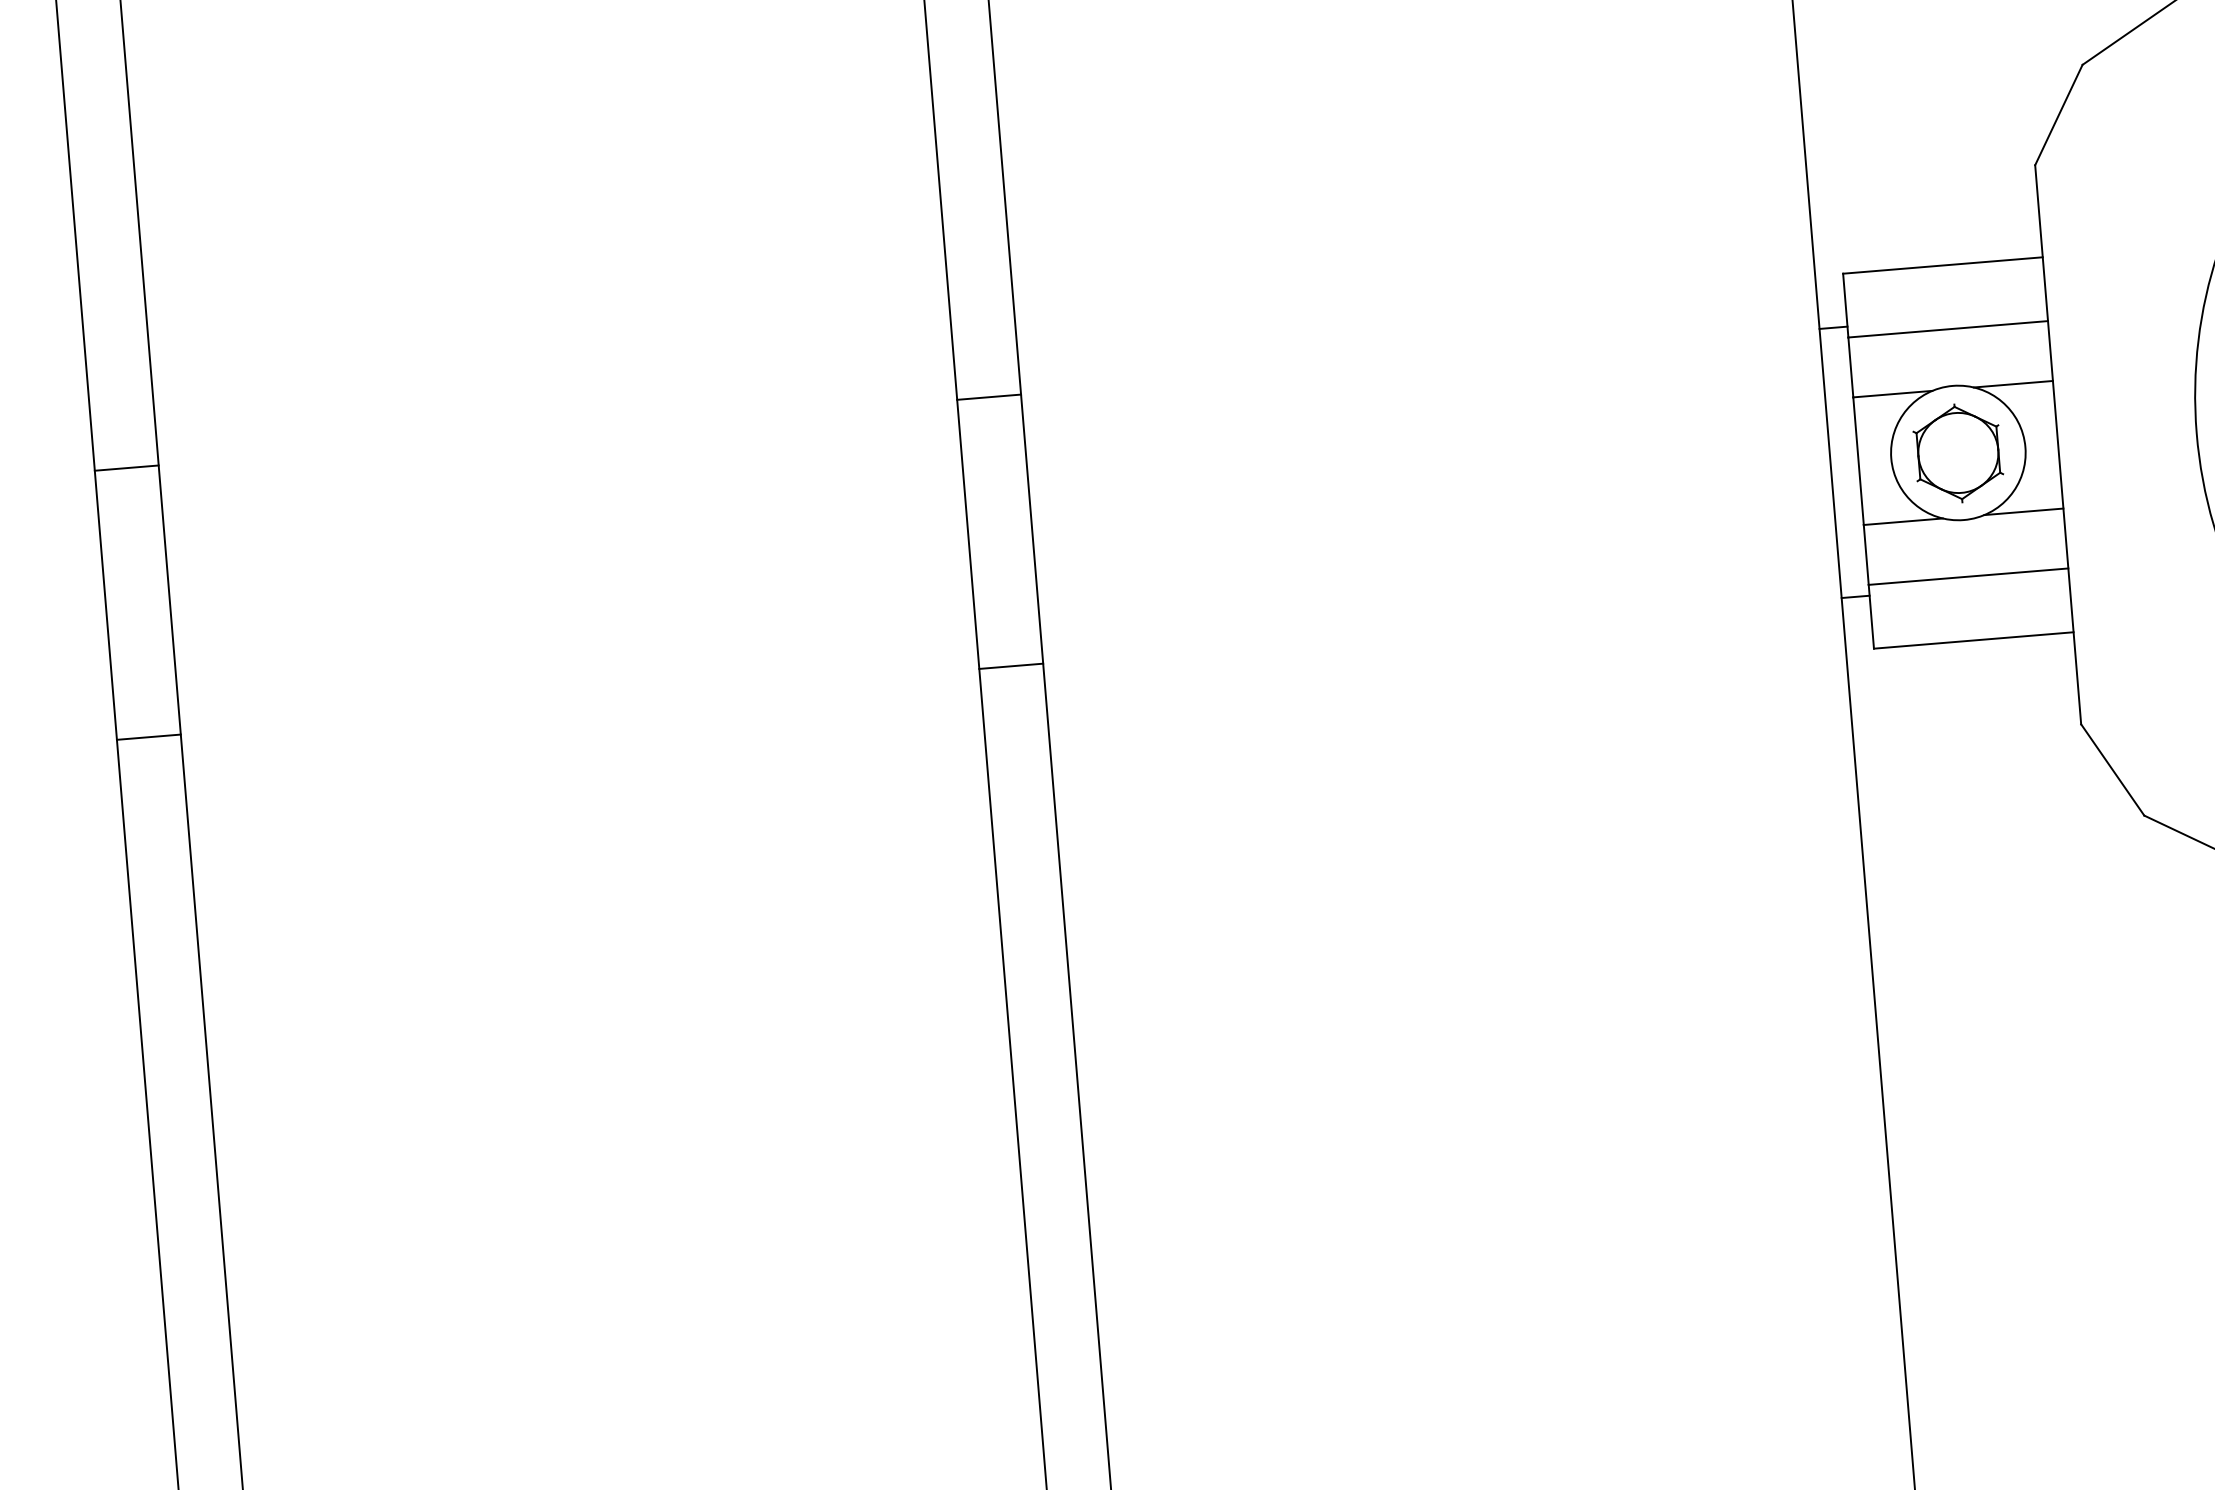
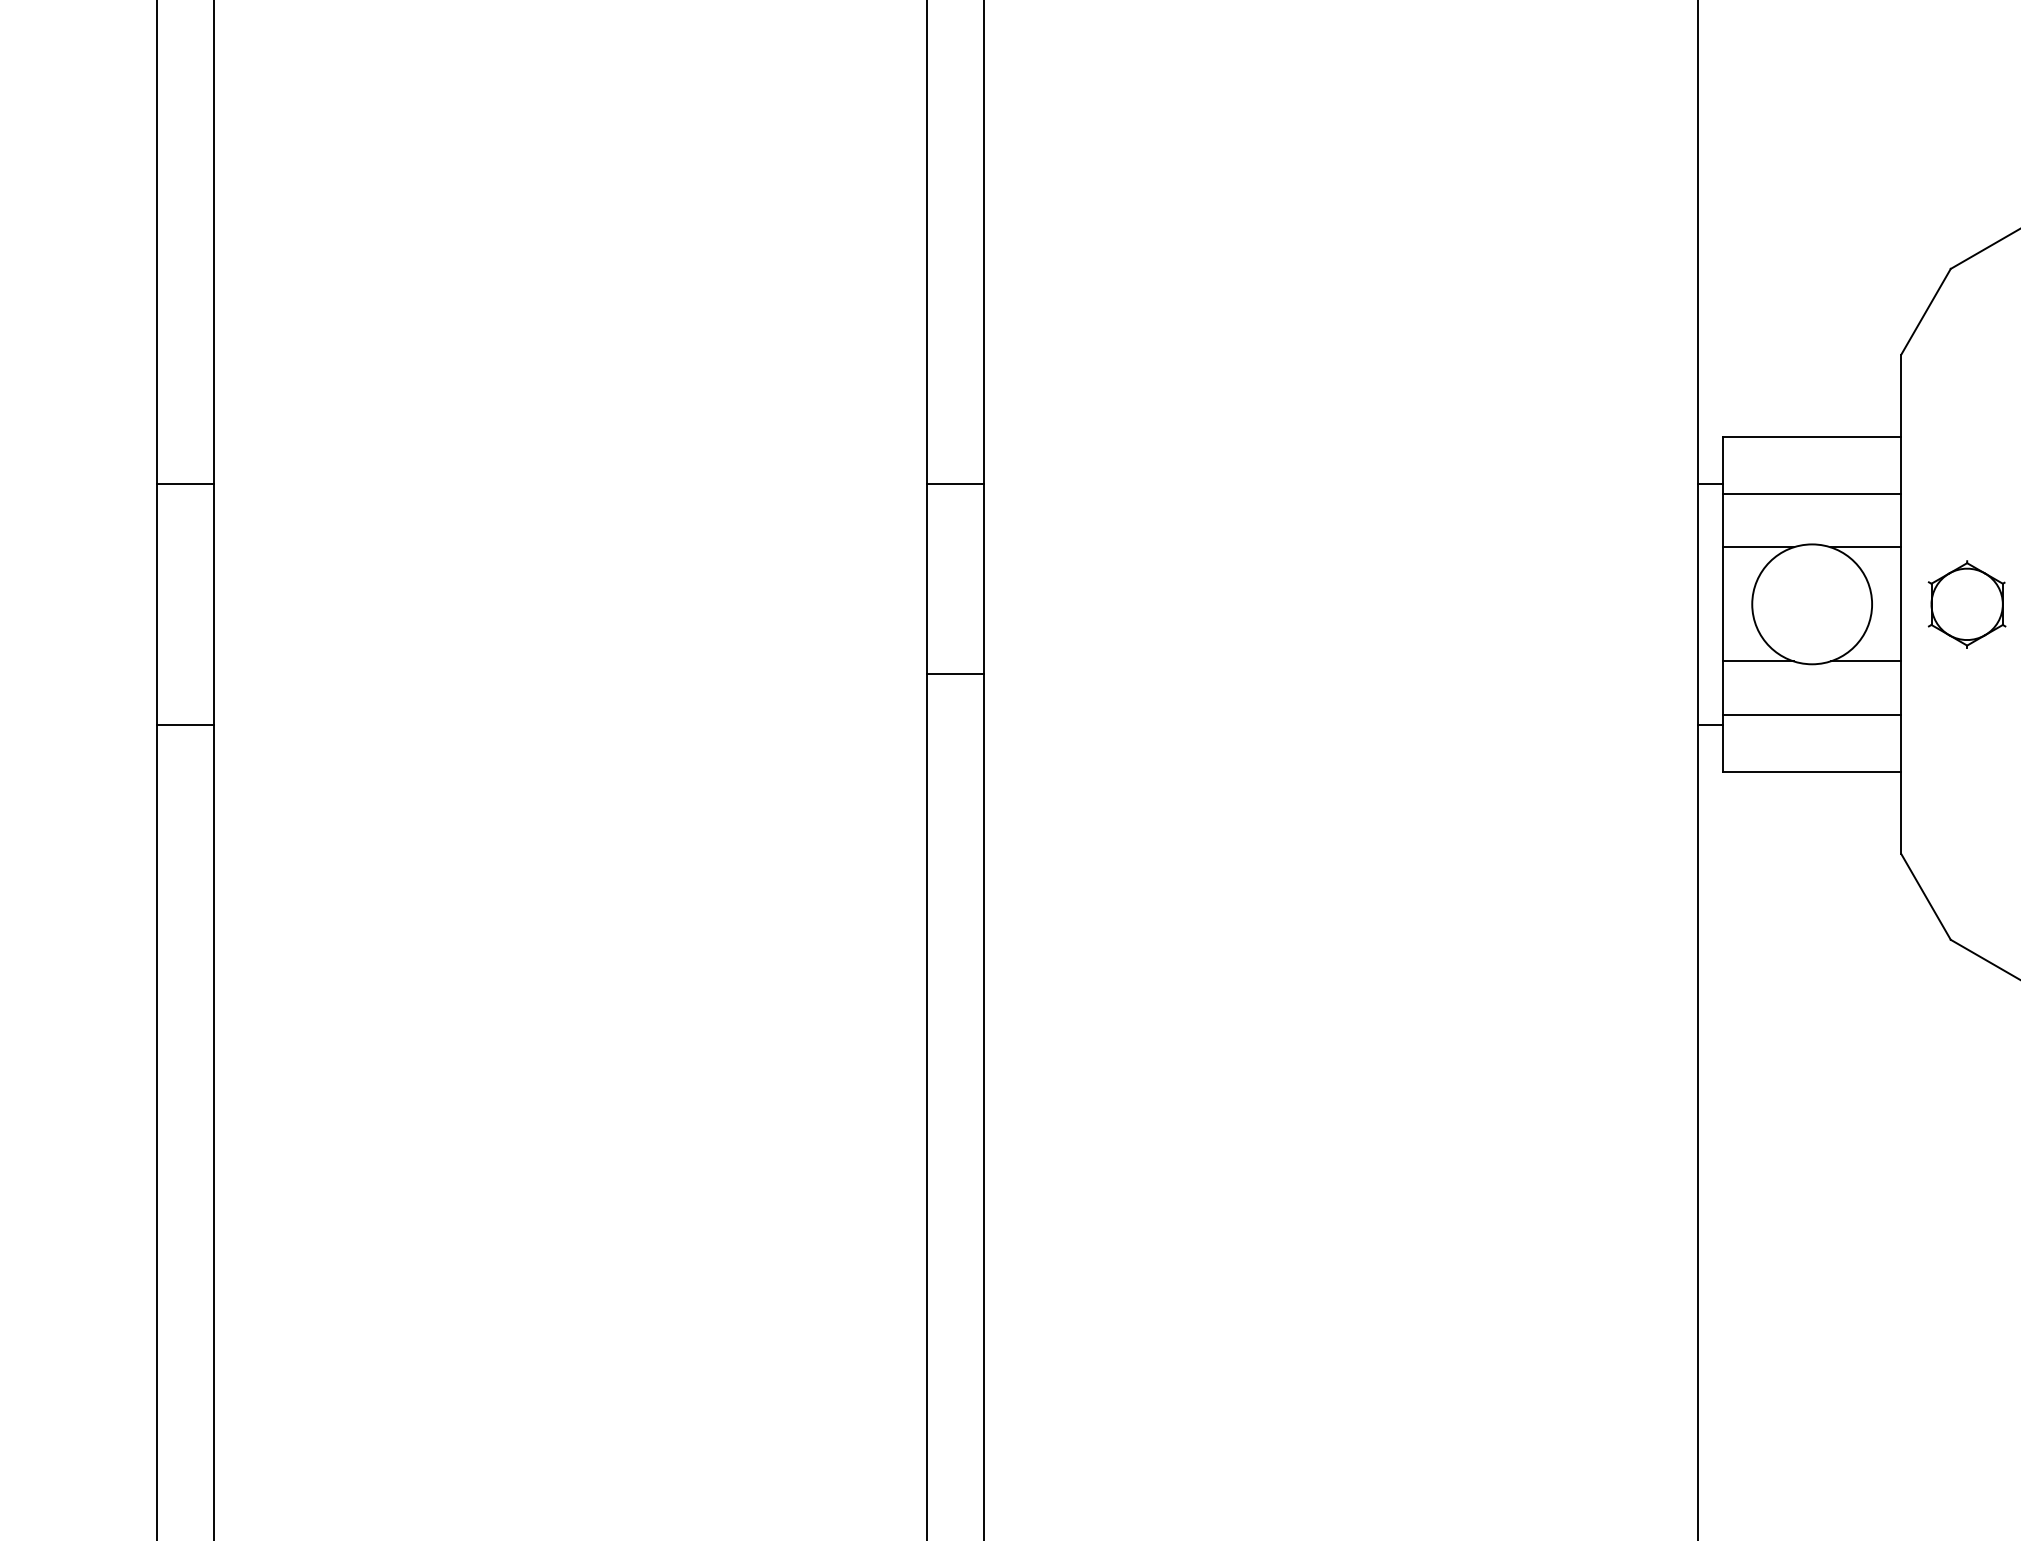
part: (1957, 453) -> (1966, 604), moved
line: (1010, 666) -> (955, 673), moved

